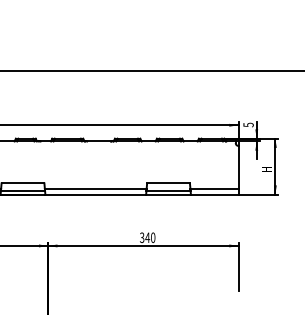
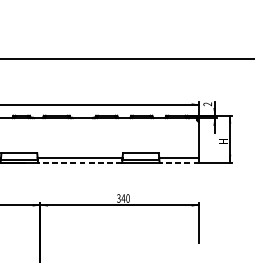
text: (248, 124) -> (207, 103), 5 -> 2
line: (95, 194) -> (79, 162), solid -> dashed
line: (214, 194) -> (179, 162), solid -> dashed

